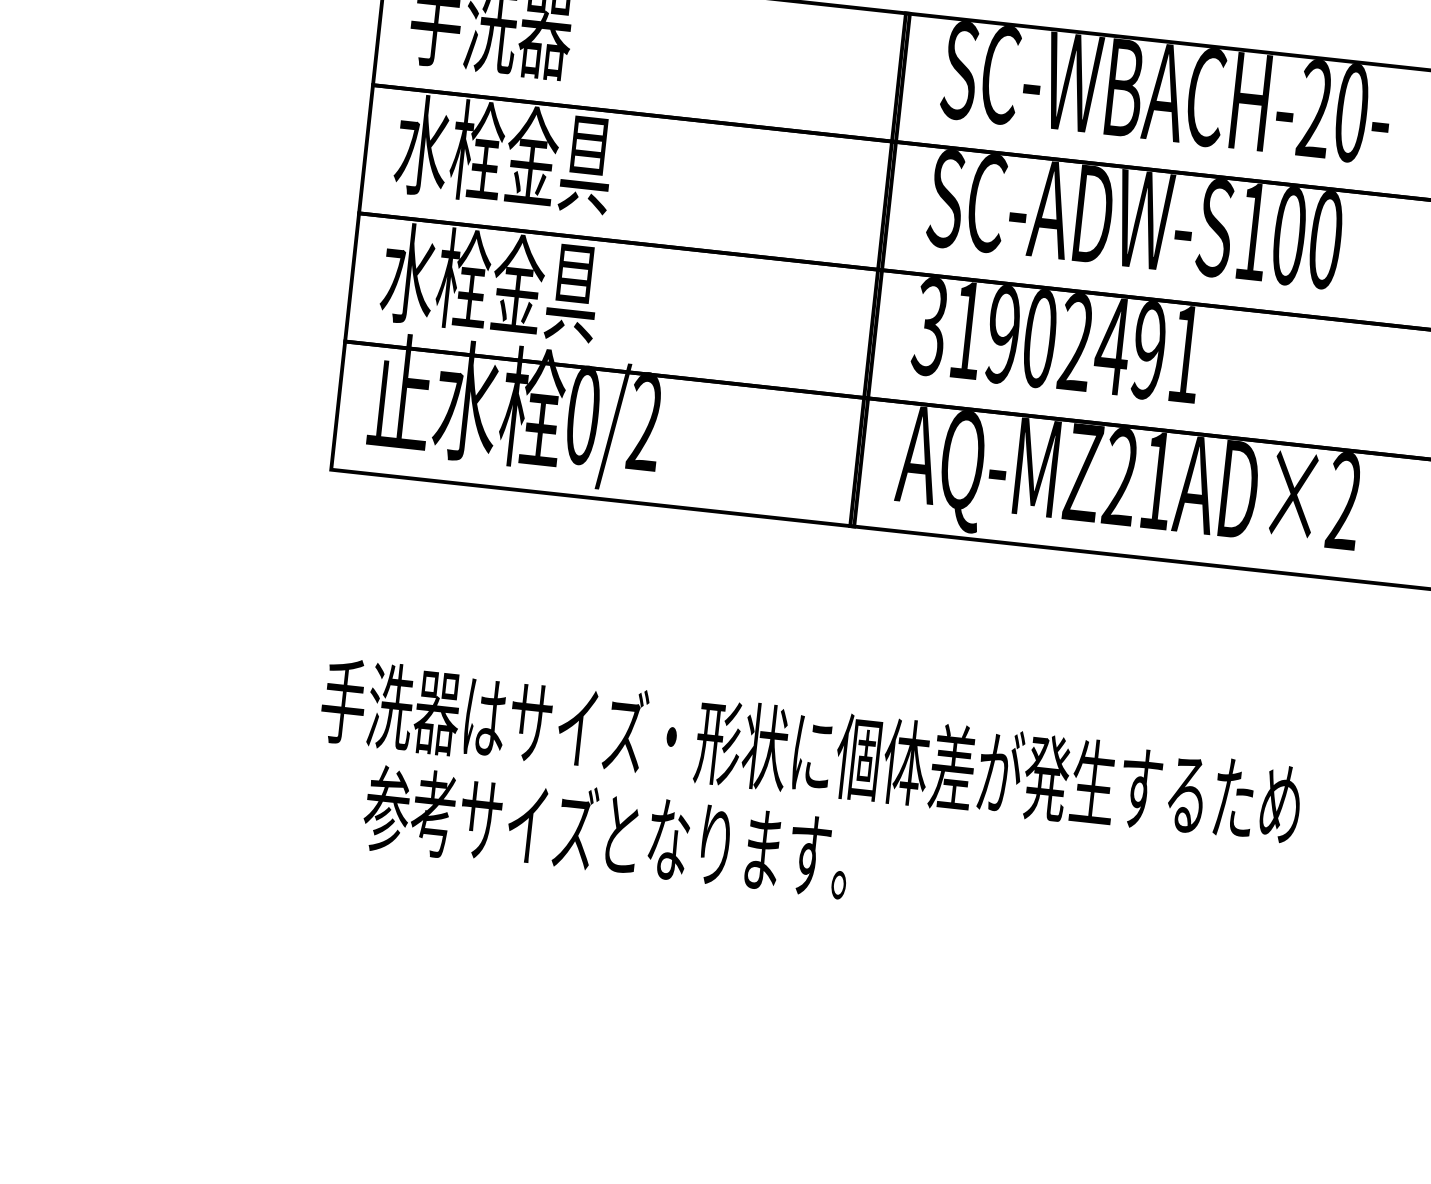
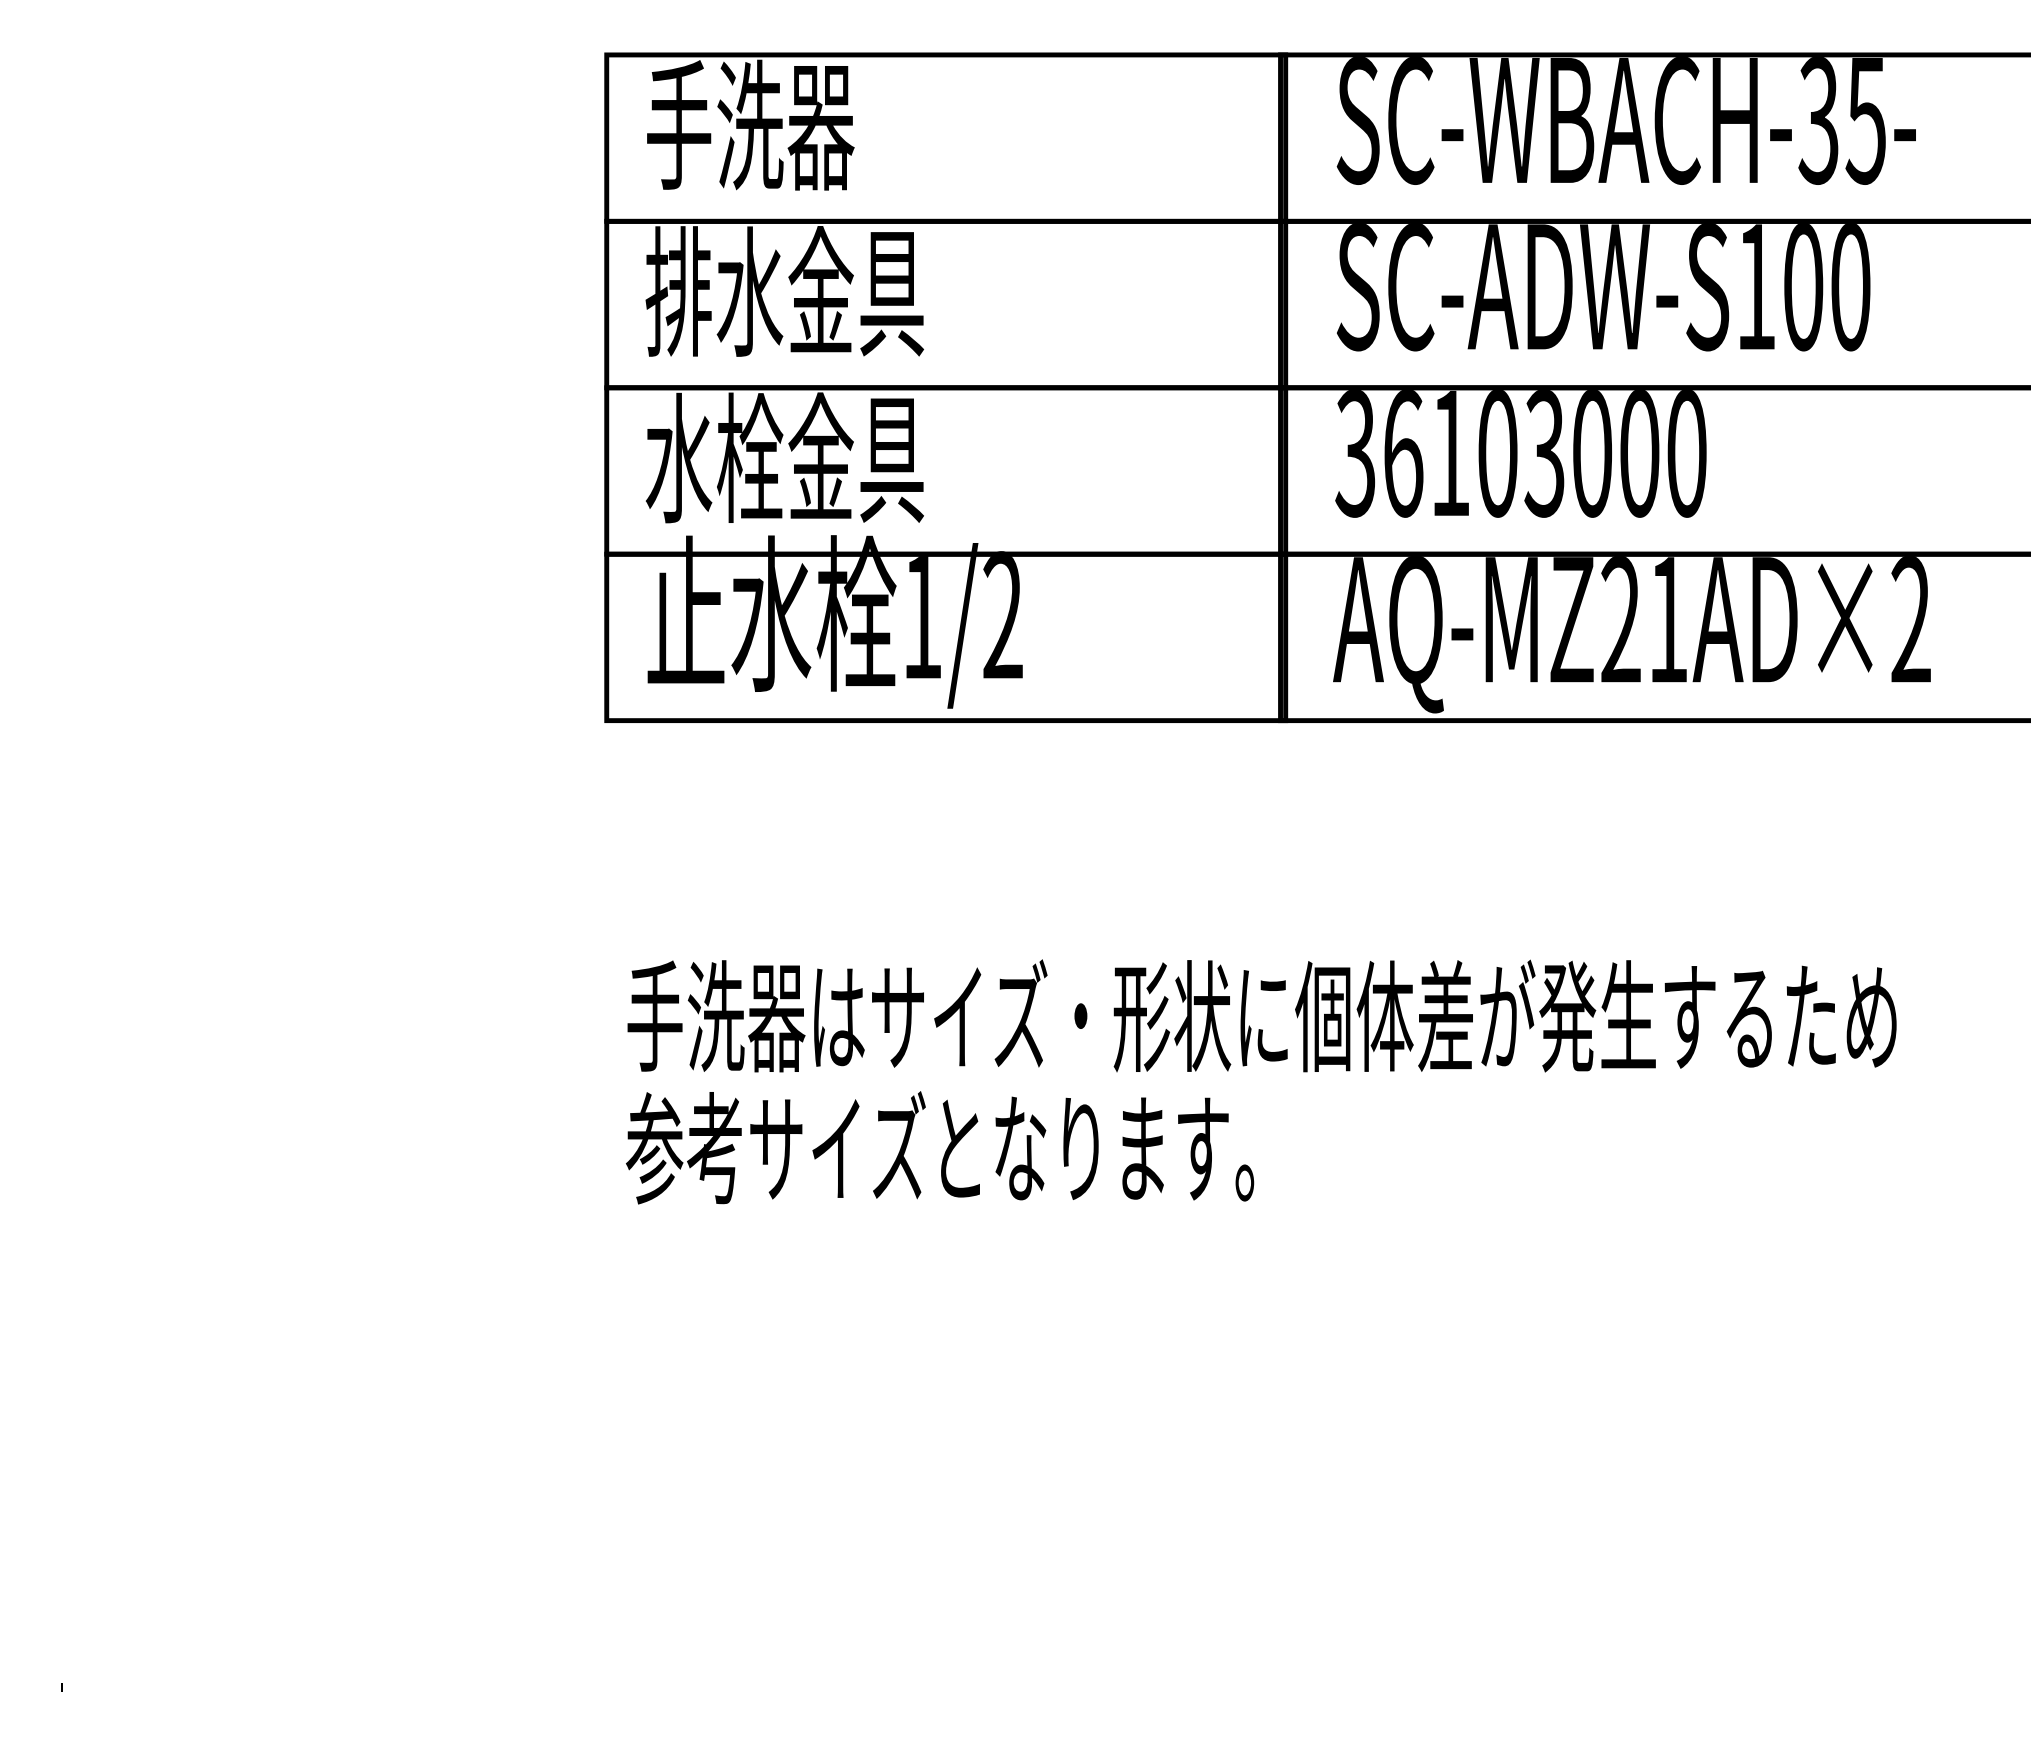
text: (1333, 110) -> (1842, 120), SC-WBACH-20- -> SC-WBACH-35-
text: (450, 148) -> (714, 291), 水栓金具 -> 排水金具
text: (1076, 342) -> (1545, 453), 31902491 -> 36103000
text: (583, 415) -> (922, 615), 0/2 -> 1/2
text: (607, 832) -> (940, 1147), moved

